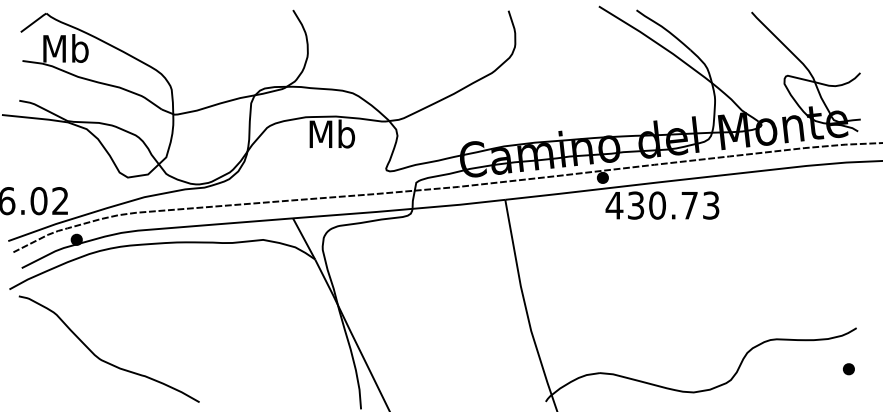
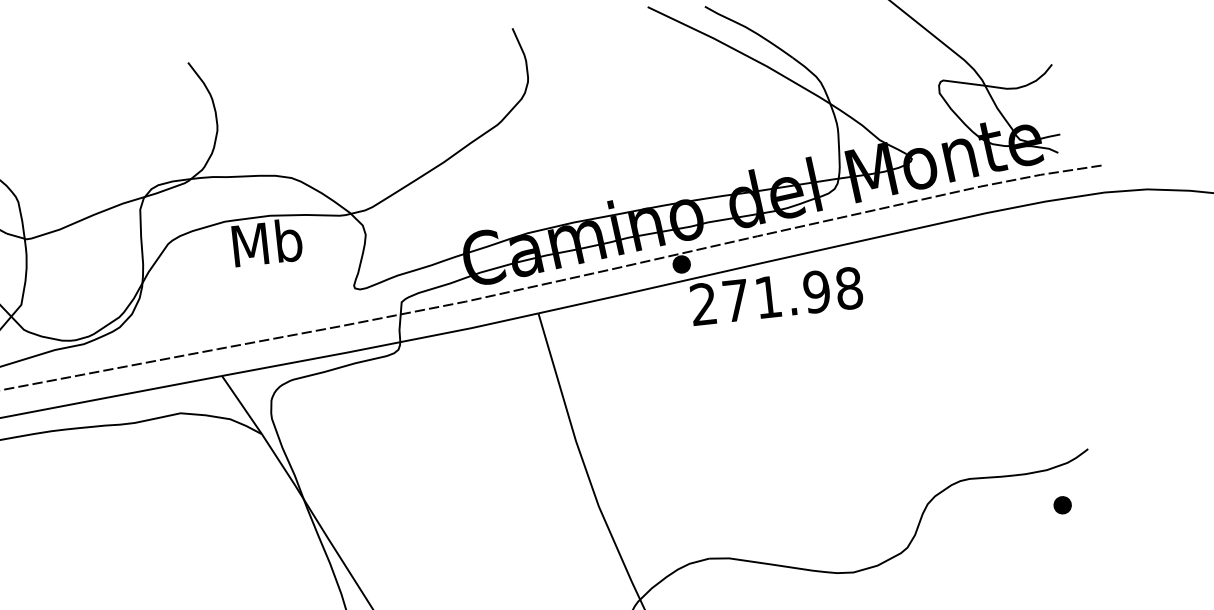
text: (662, 205) -> (775, 296), 430.73 -> 271.98
part: (848, 369) -> (1062, 505), moved

